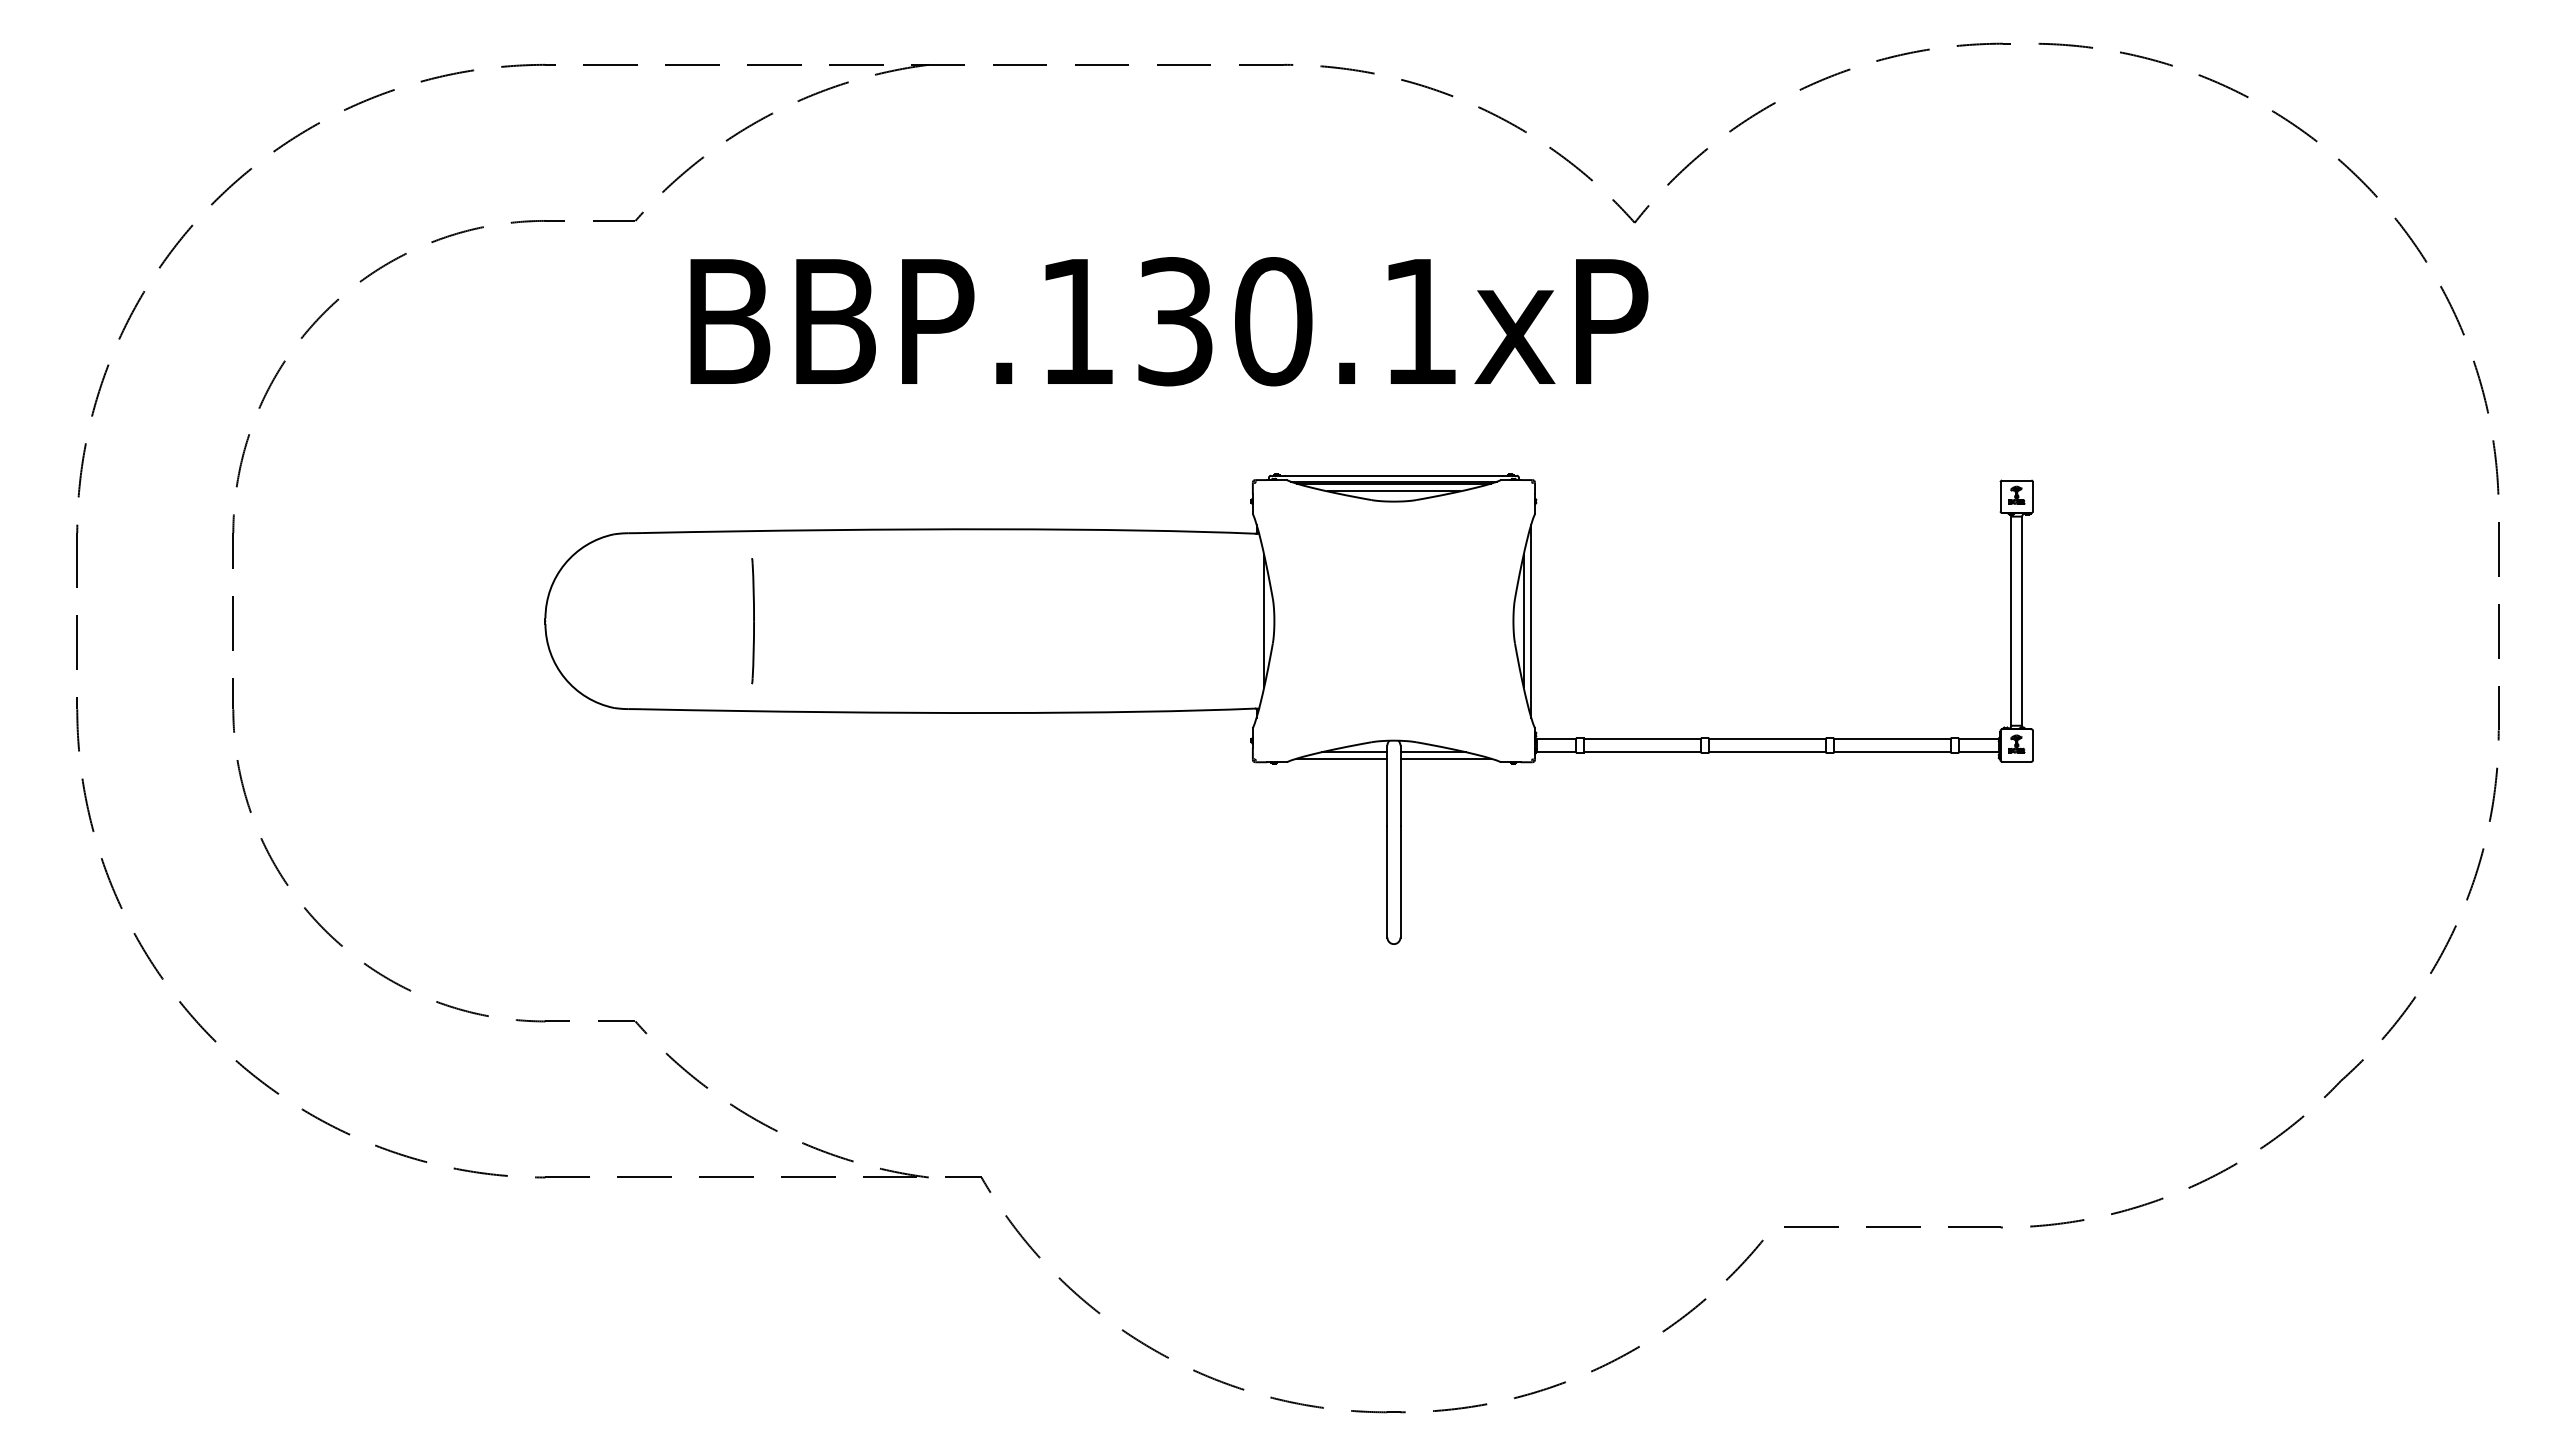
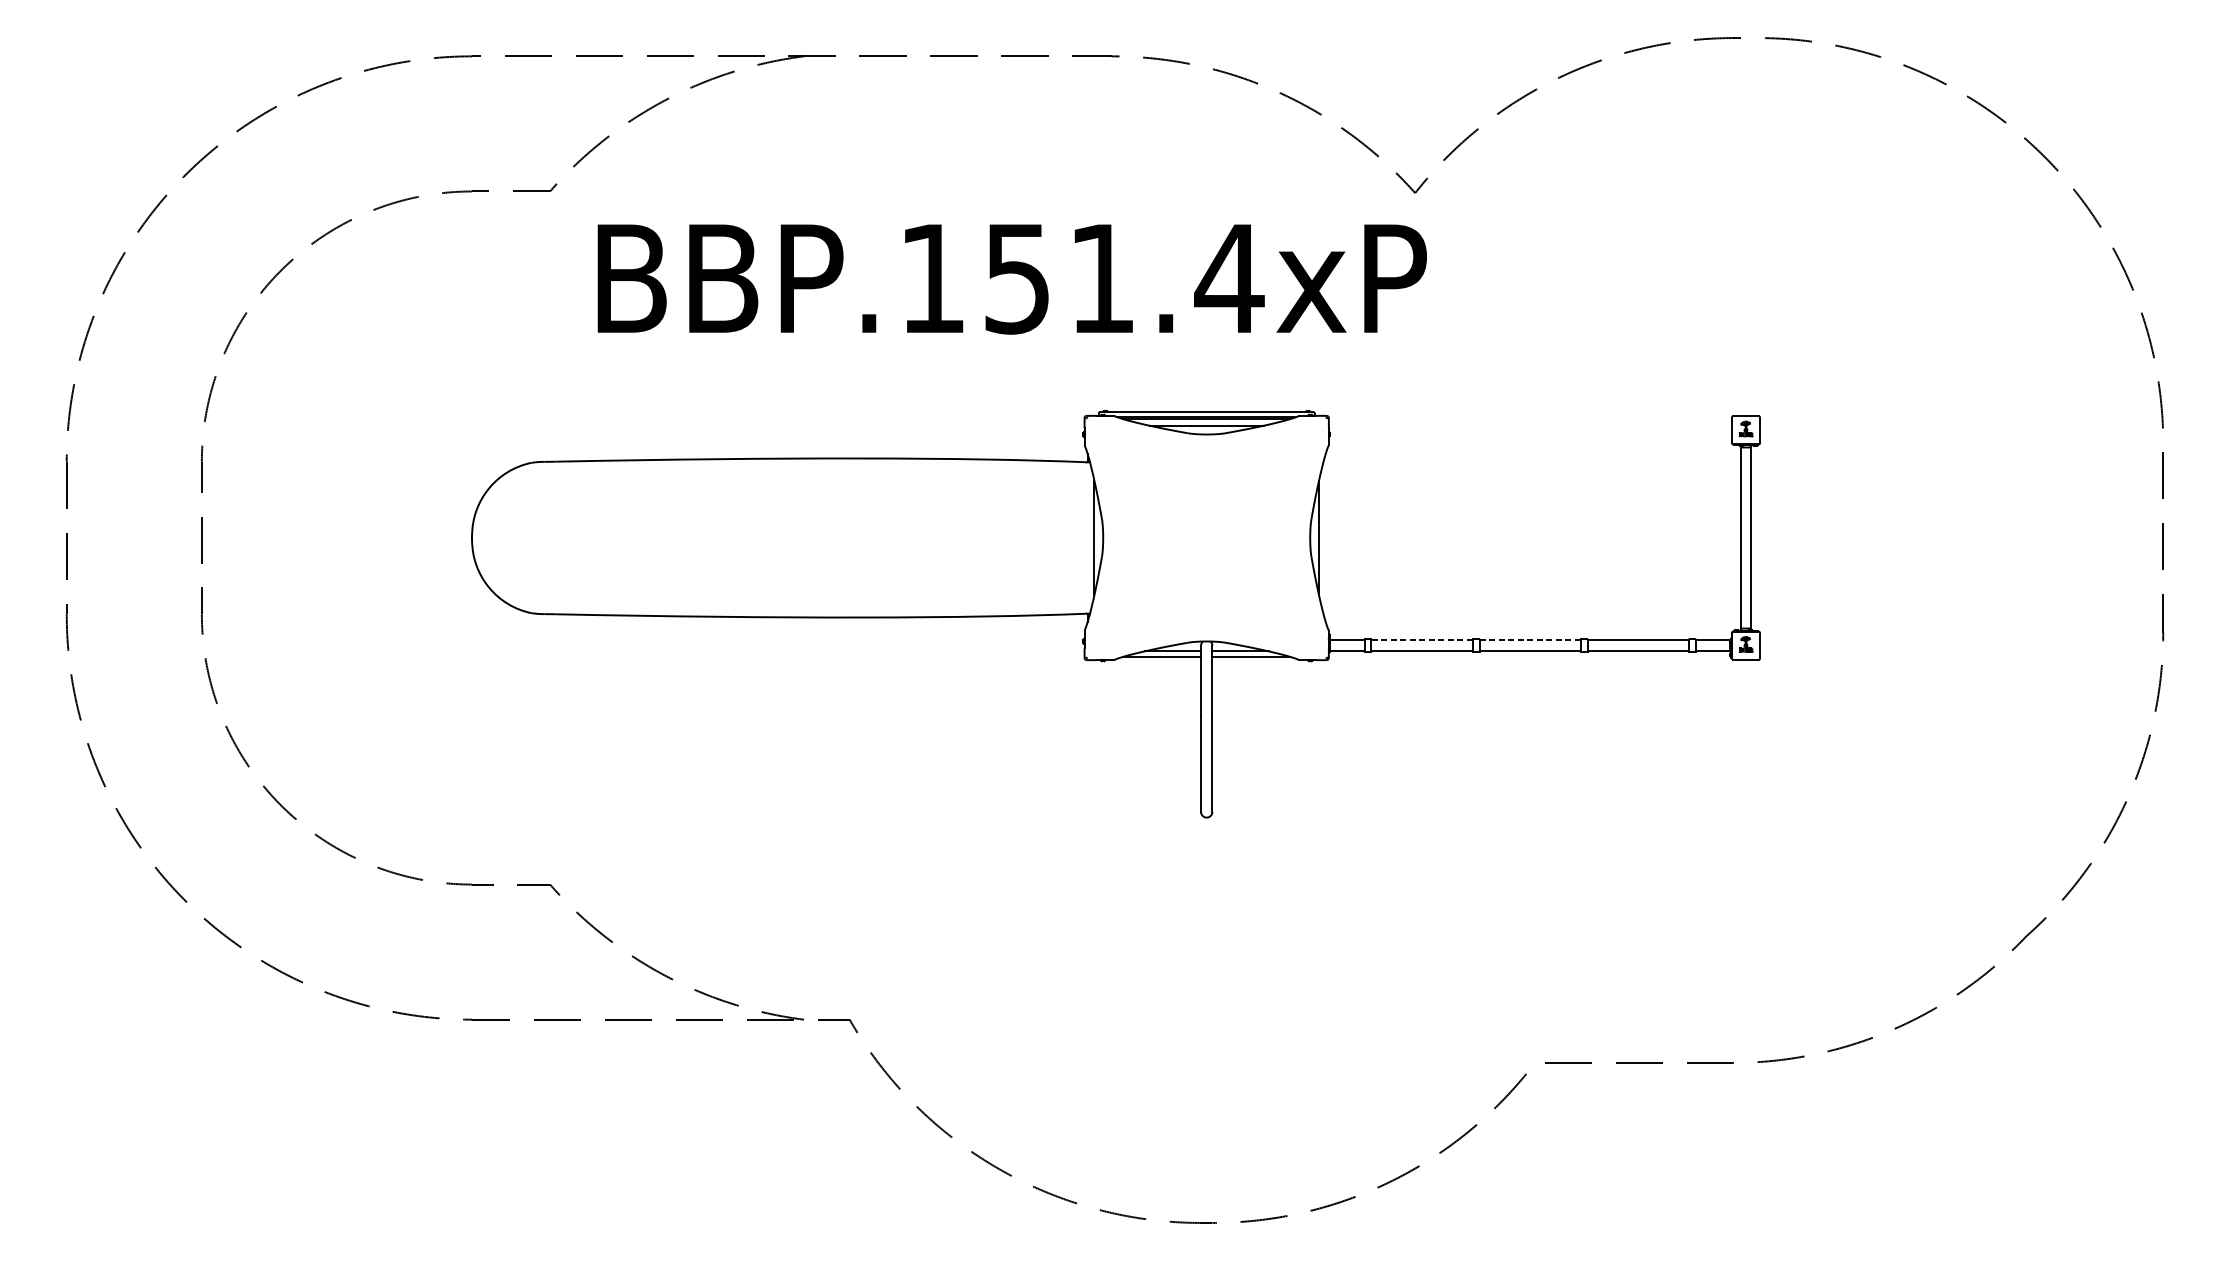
text: (1299, 321) -> (1124, 278), BBP.130.1xP -> BBP.151.4xP
line: (1531, 620) -> (1325, 537), removed
line: (753, 621) -> (652, 538), removed
line: (1642, 739) -> (1421, 640), solid -> dashed
line: (1767, 739) -> (1530, 640), solid -> dashed

